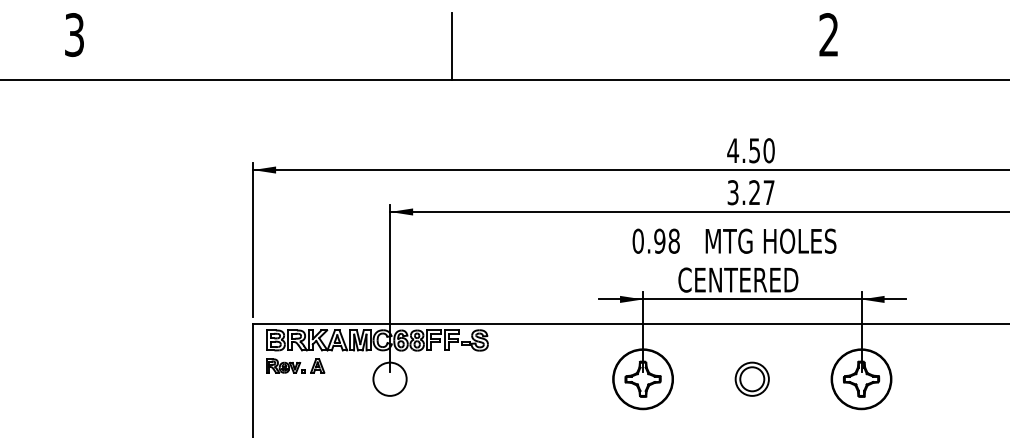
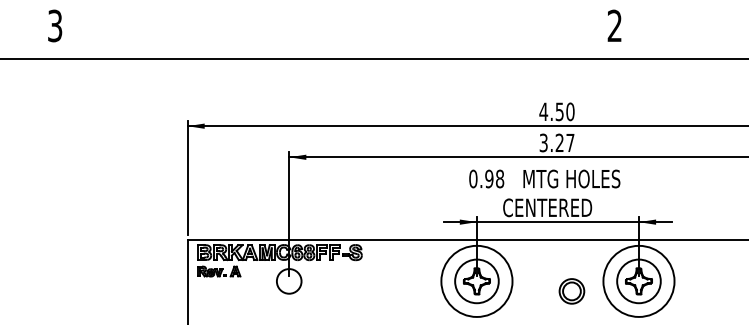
line: (452, 46) -> (335, 34), removed
circle: (642, 379) -> (476, 281), size x1.6
part: (751, 379) -> (571, 291), moved
circle: (860, 379) -> (638, 281), size x1.6

